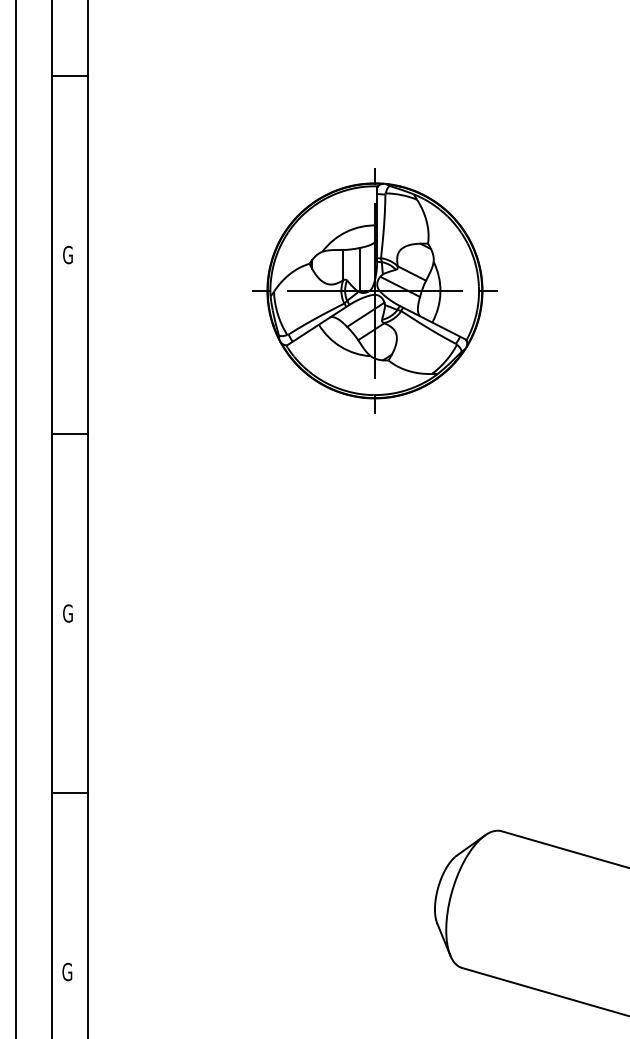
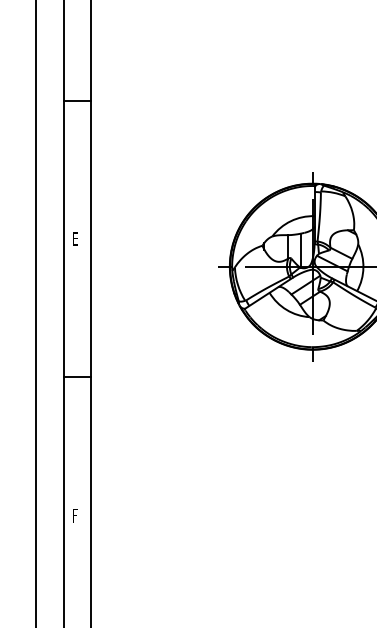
text: (67, 254) -> (75, 238), G -> E
text: (67, 613) -> (75, 515), G -> F

